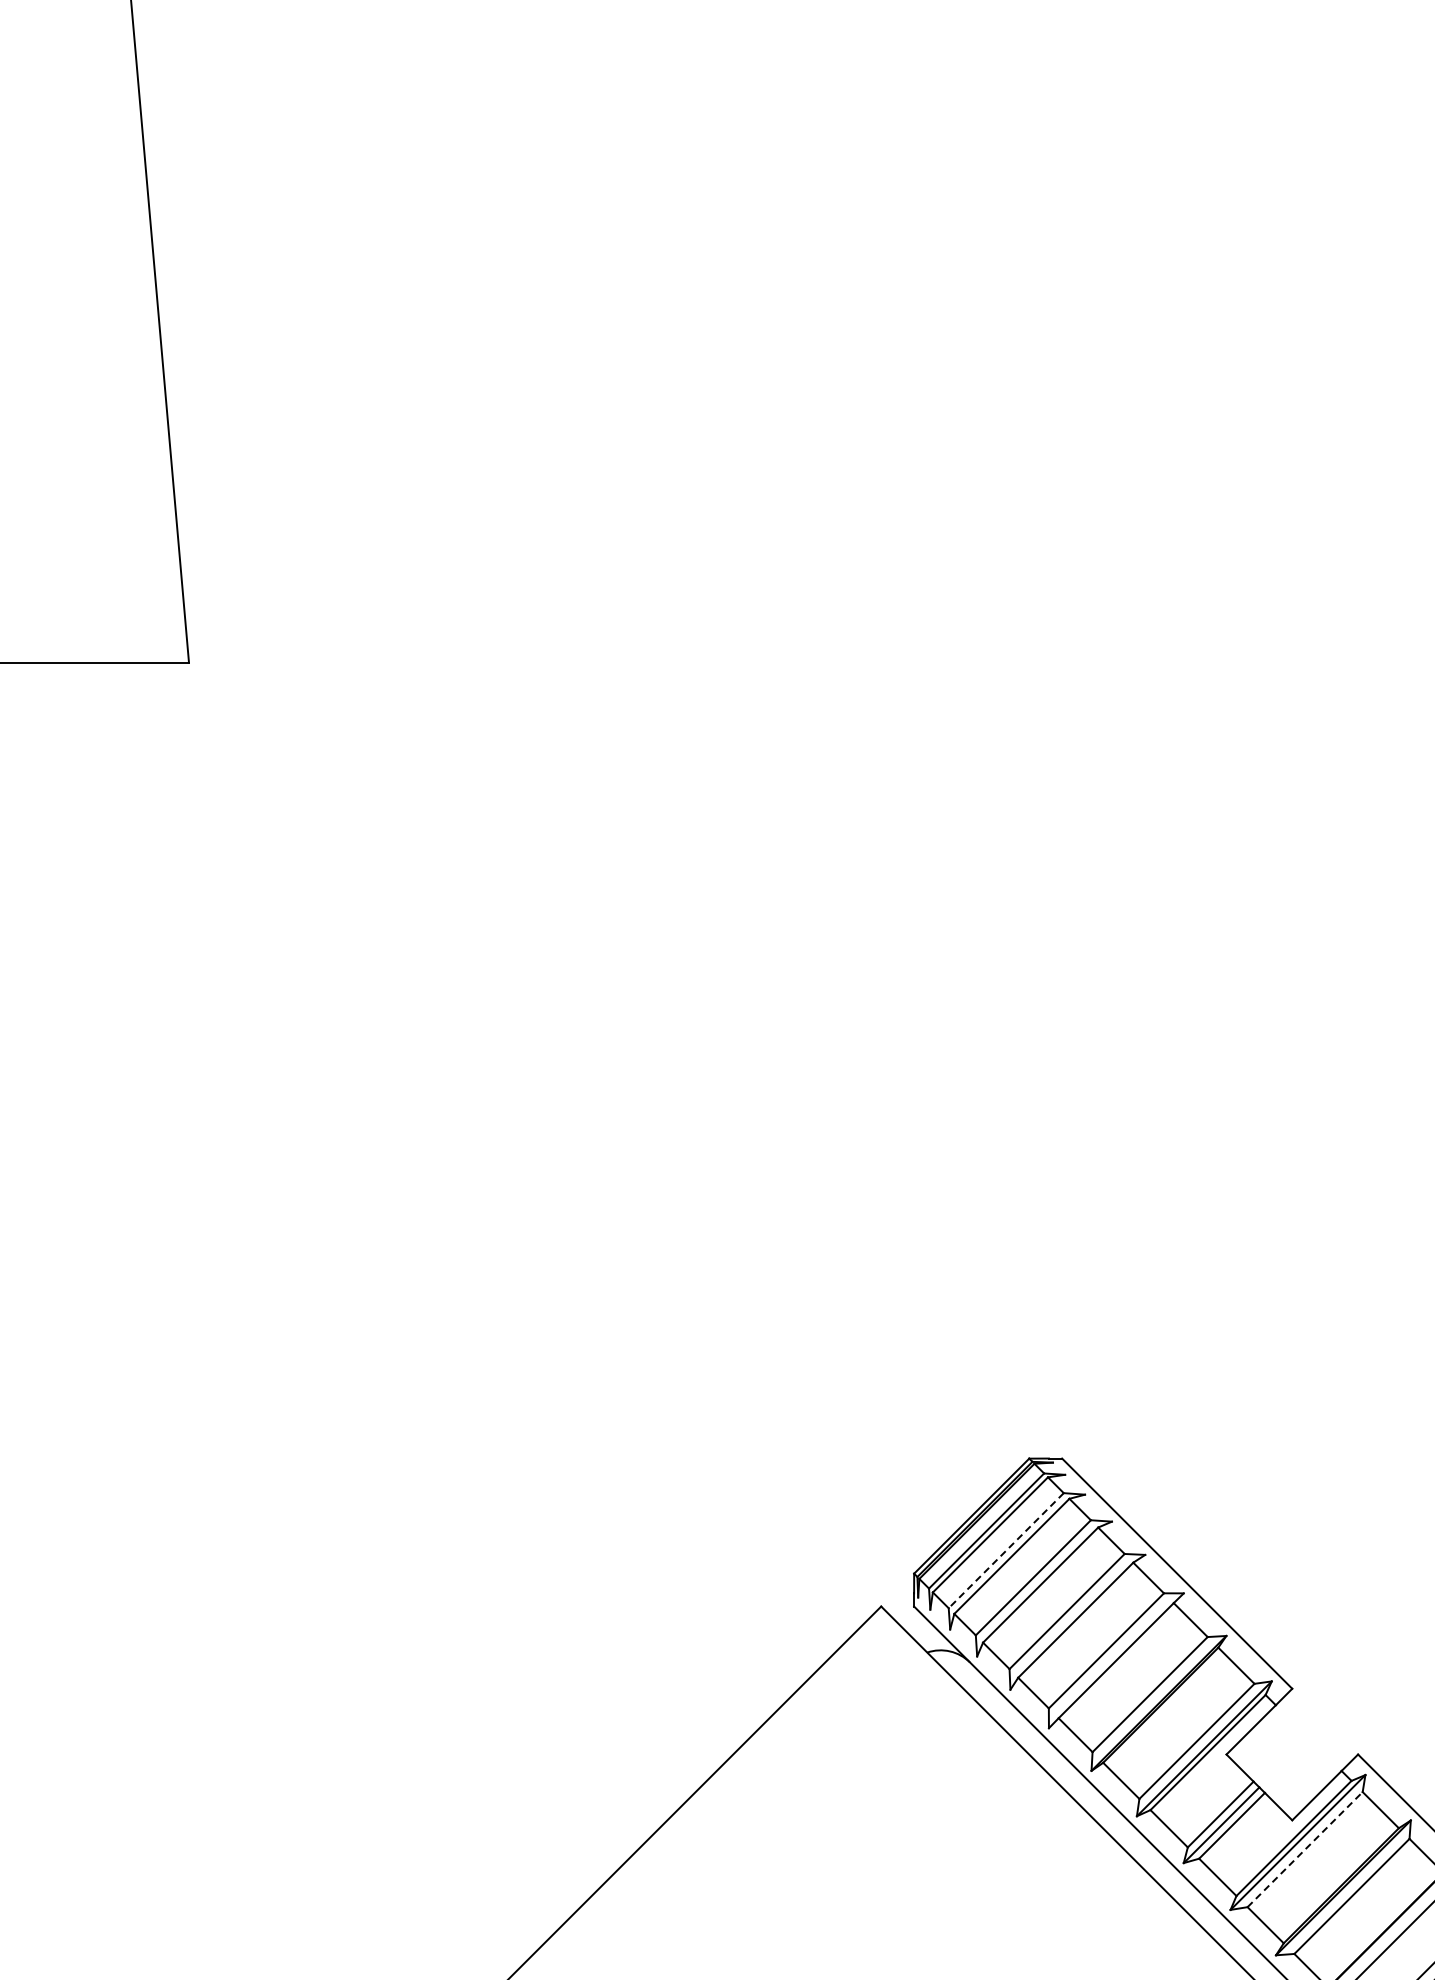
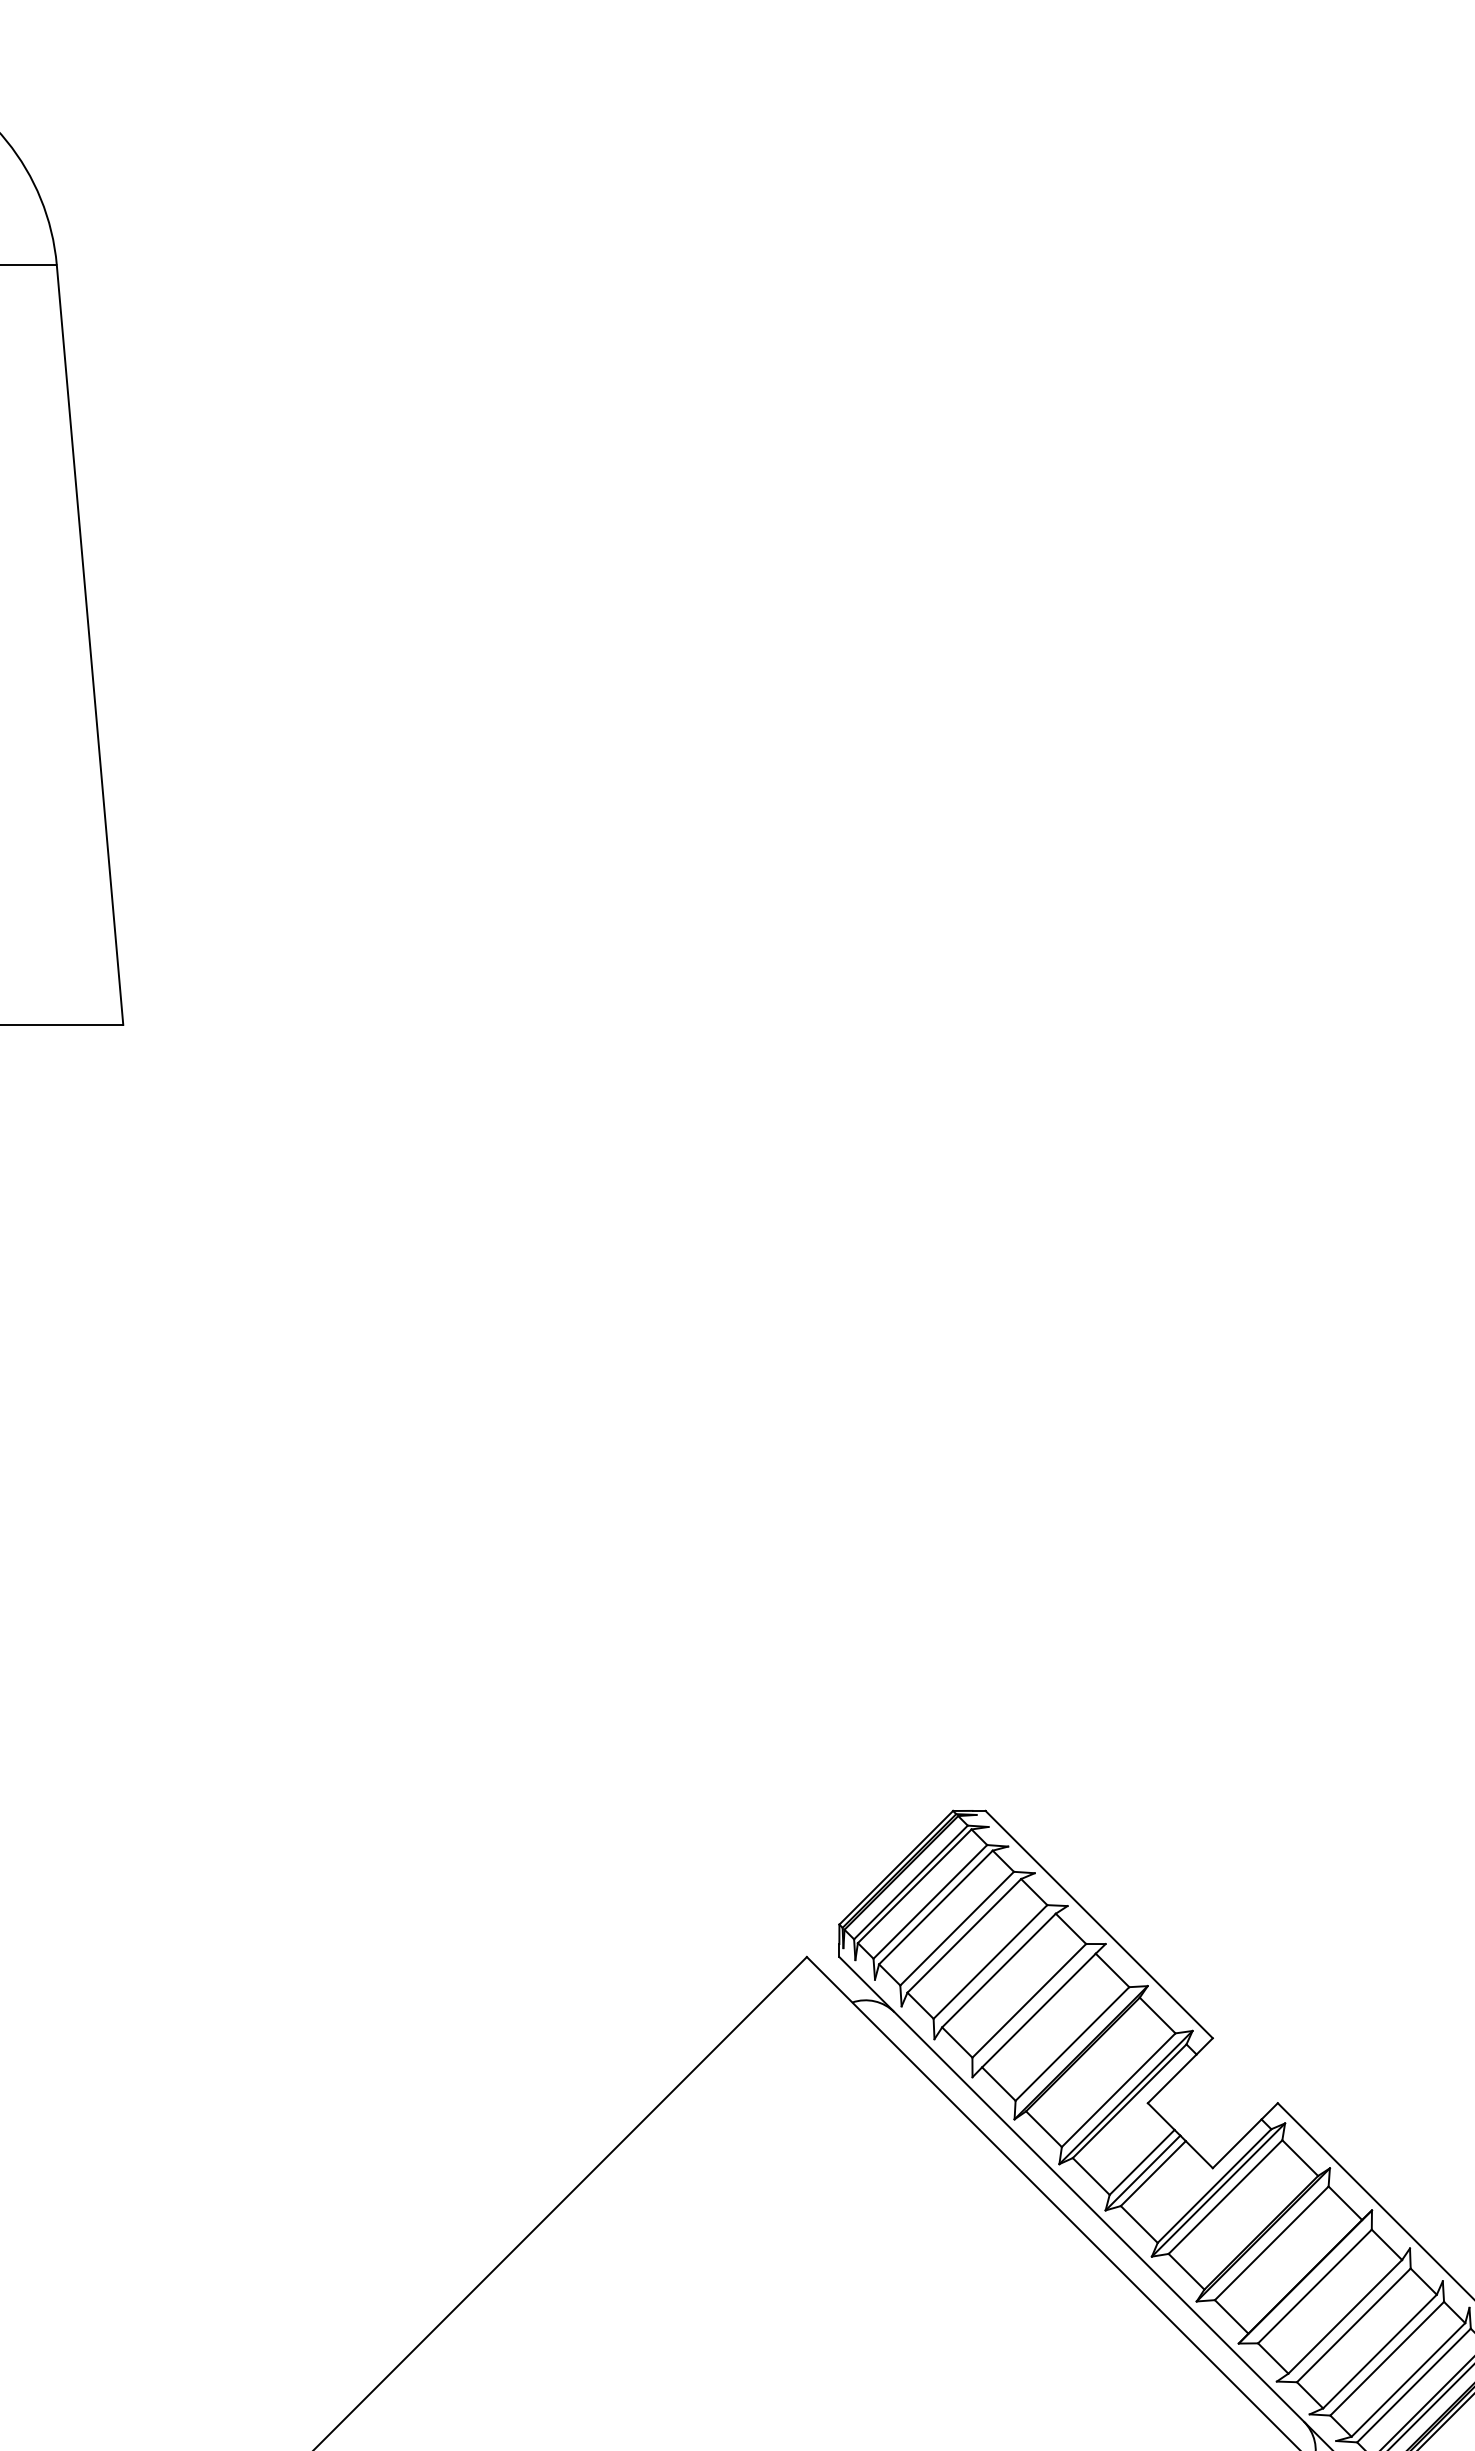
line: (1006, 1551) -> (930, 1902), dashed -> solid
line: (1305, 1849) -> (1225, 2196), dashed -> solid

